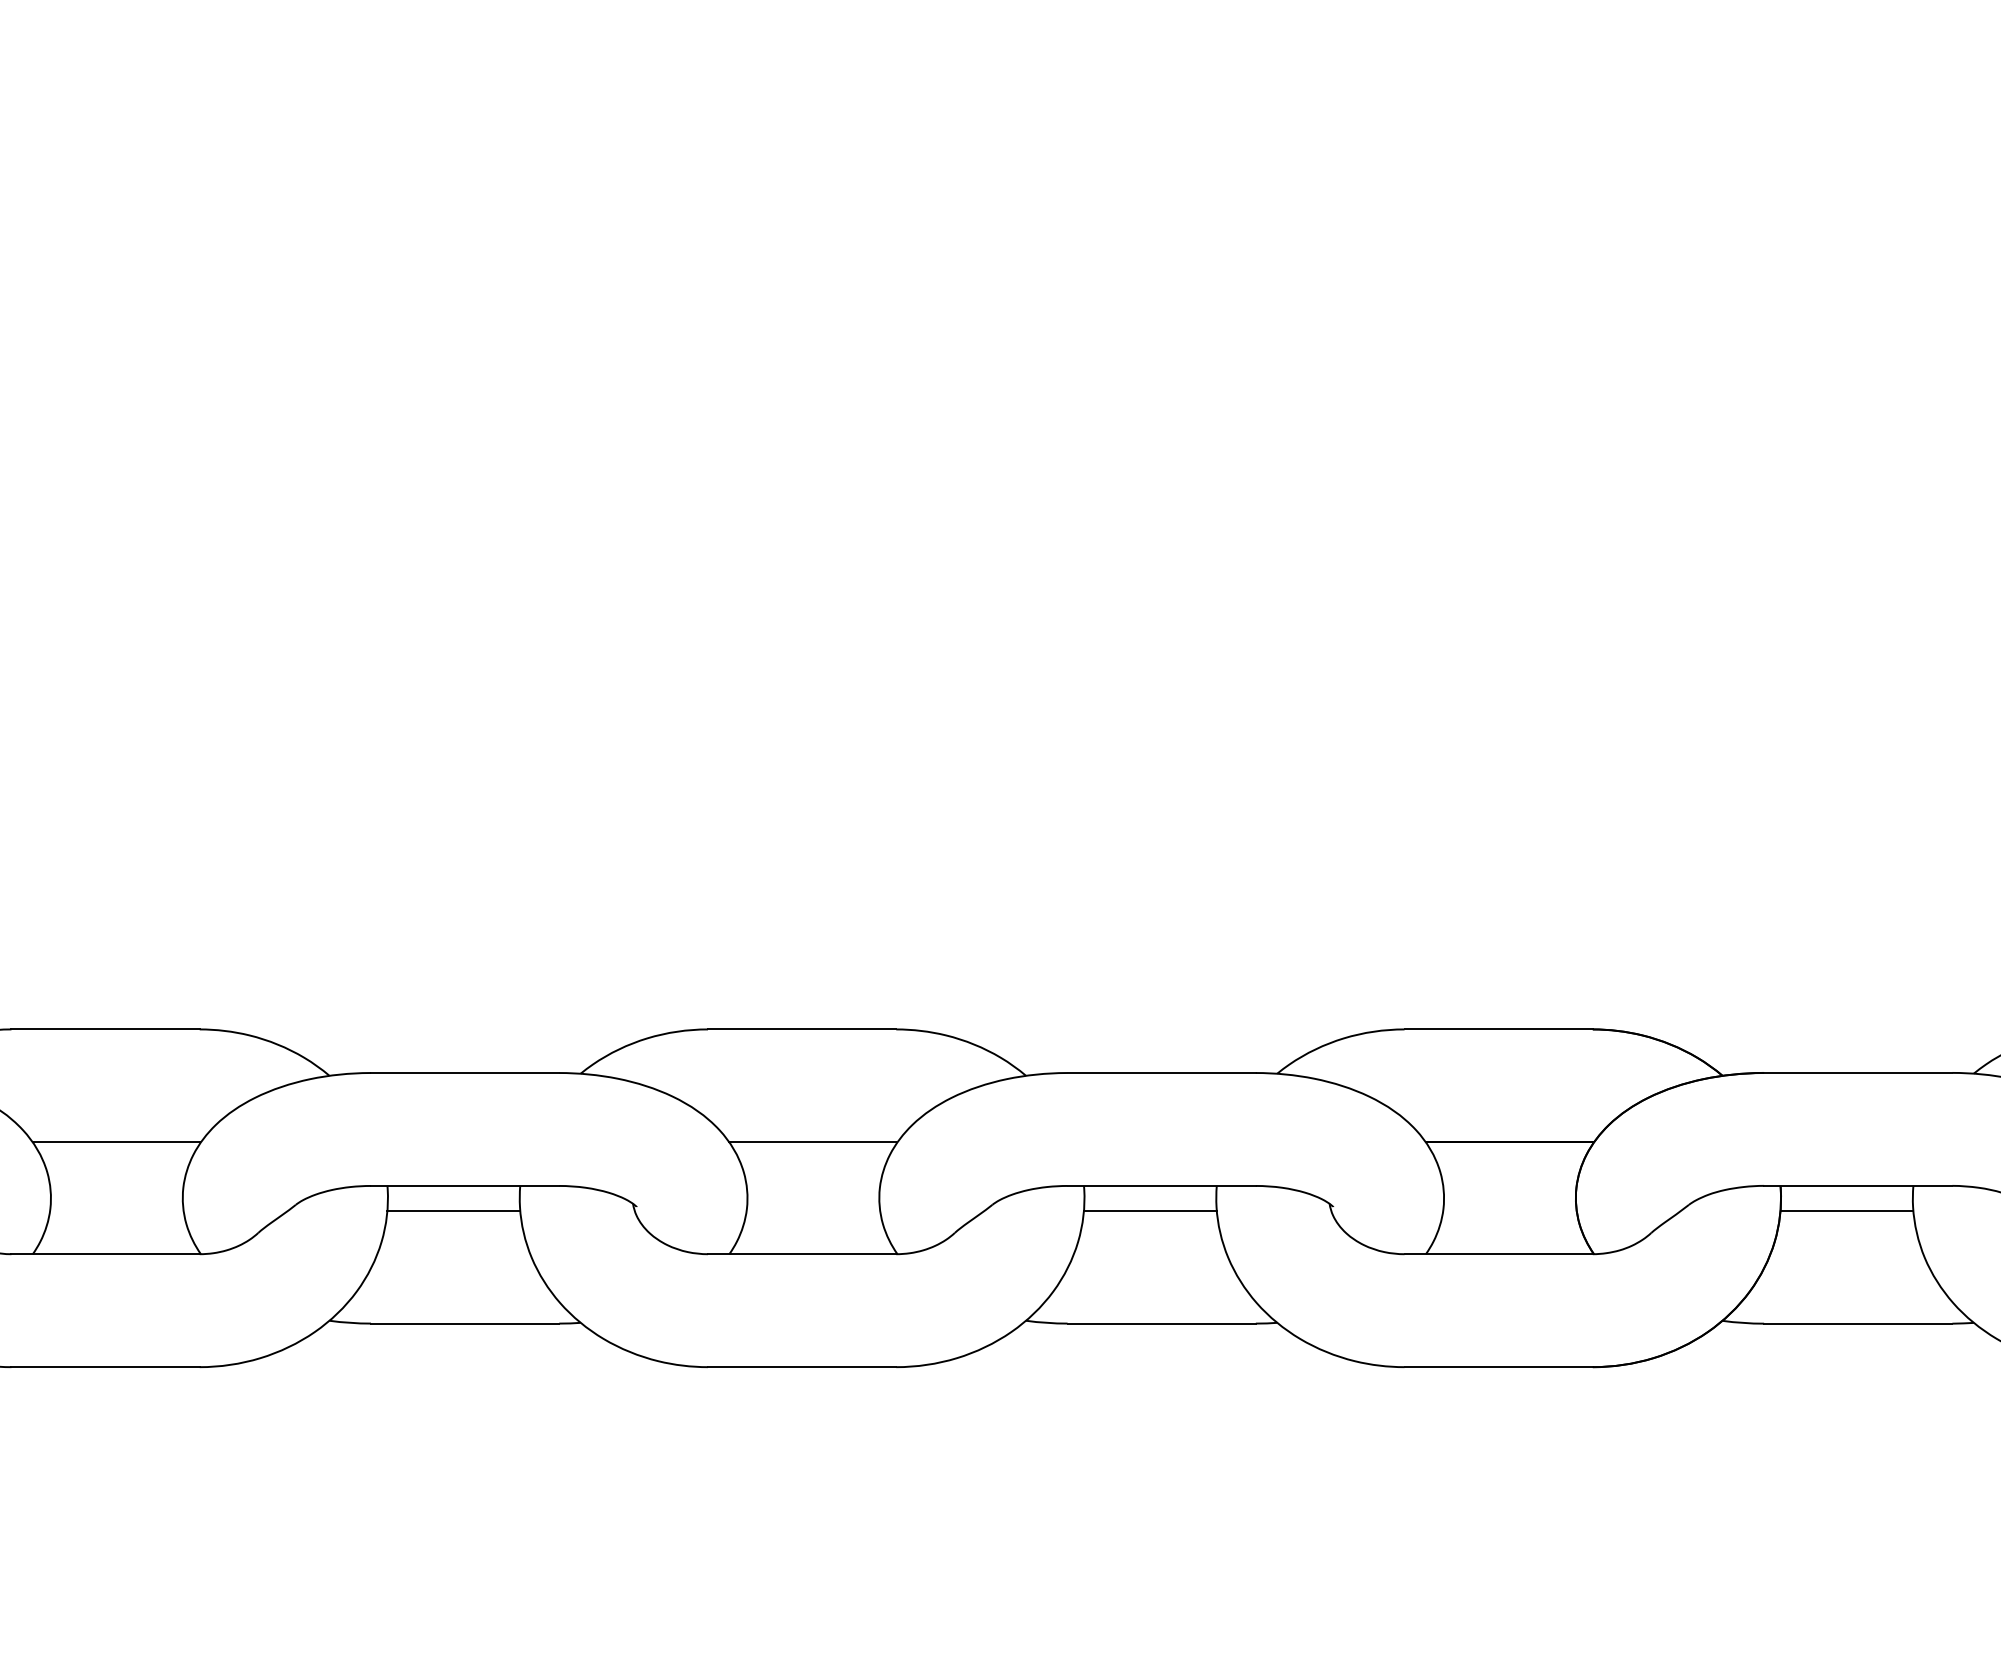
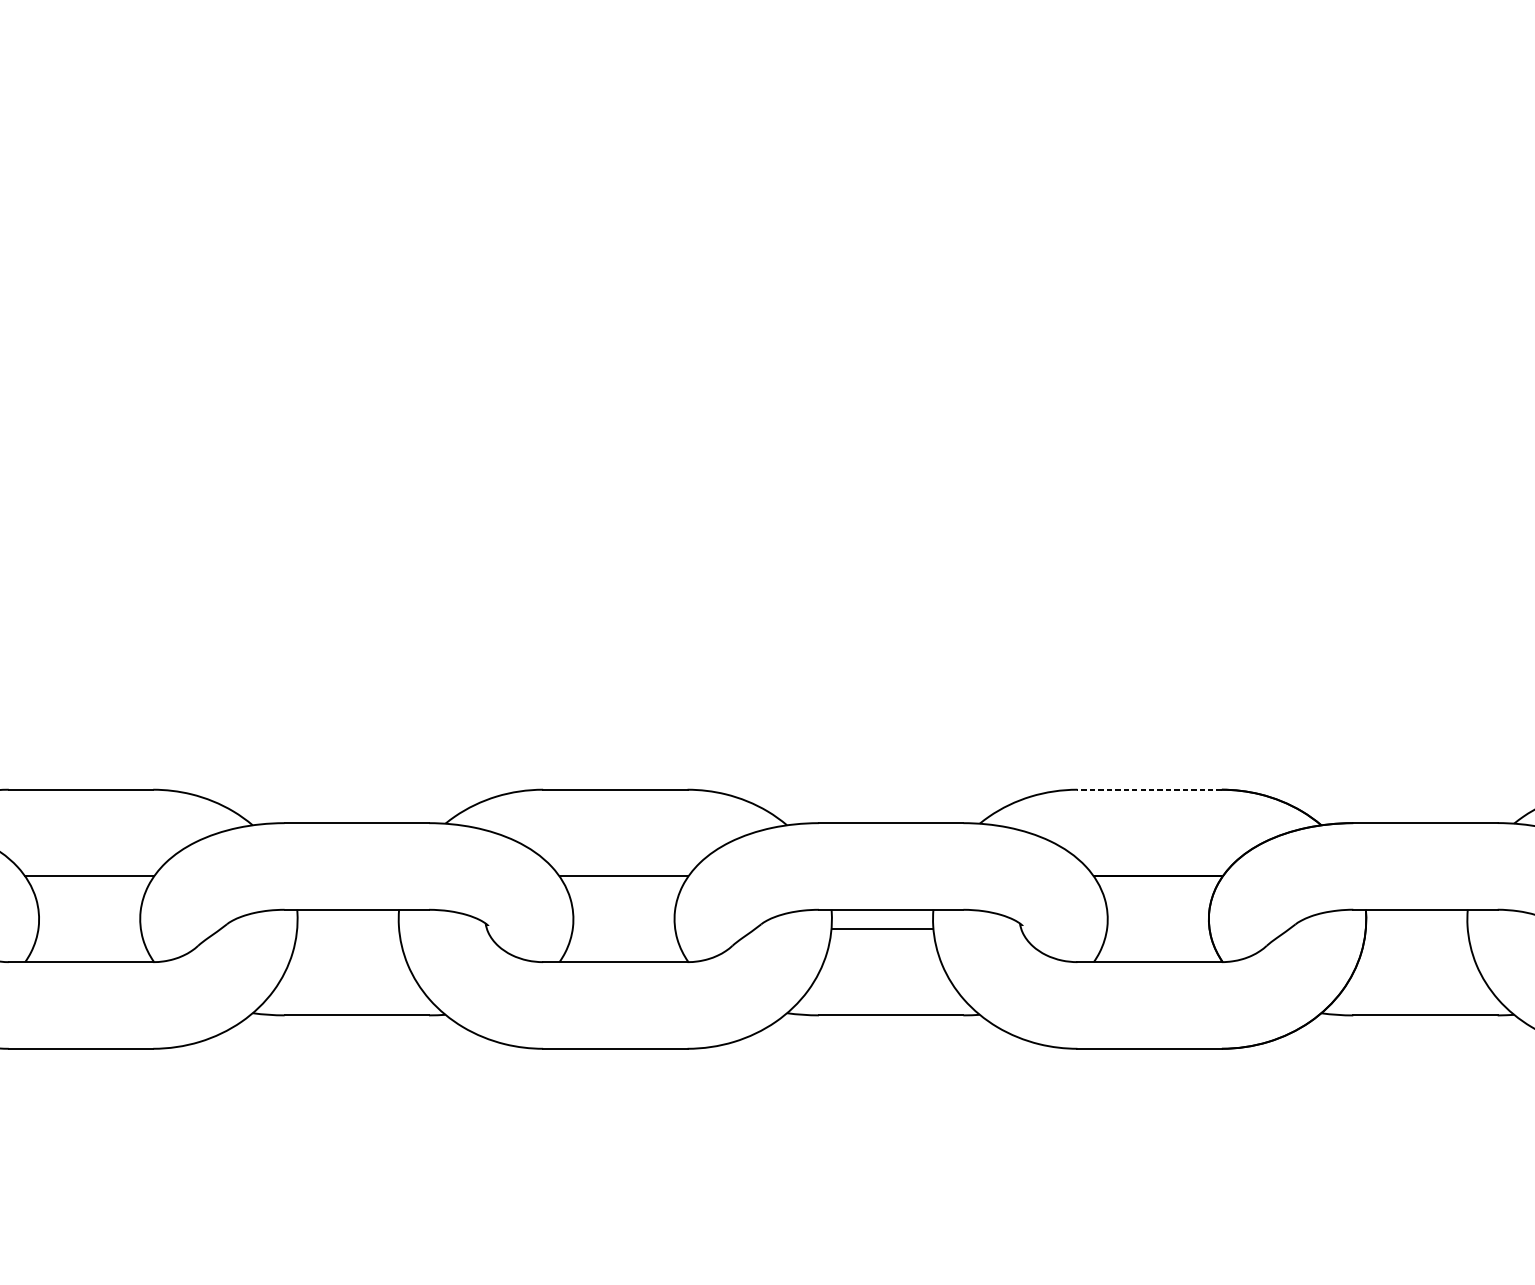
line: (1498, 1029) -> (1149, 789), solid -> dashed
line: (453, 1210) -> (347, 928), removed
line: (1846, 1210) -> (1416, 928), removed

